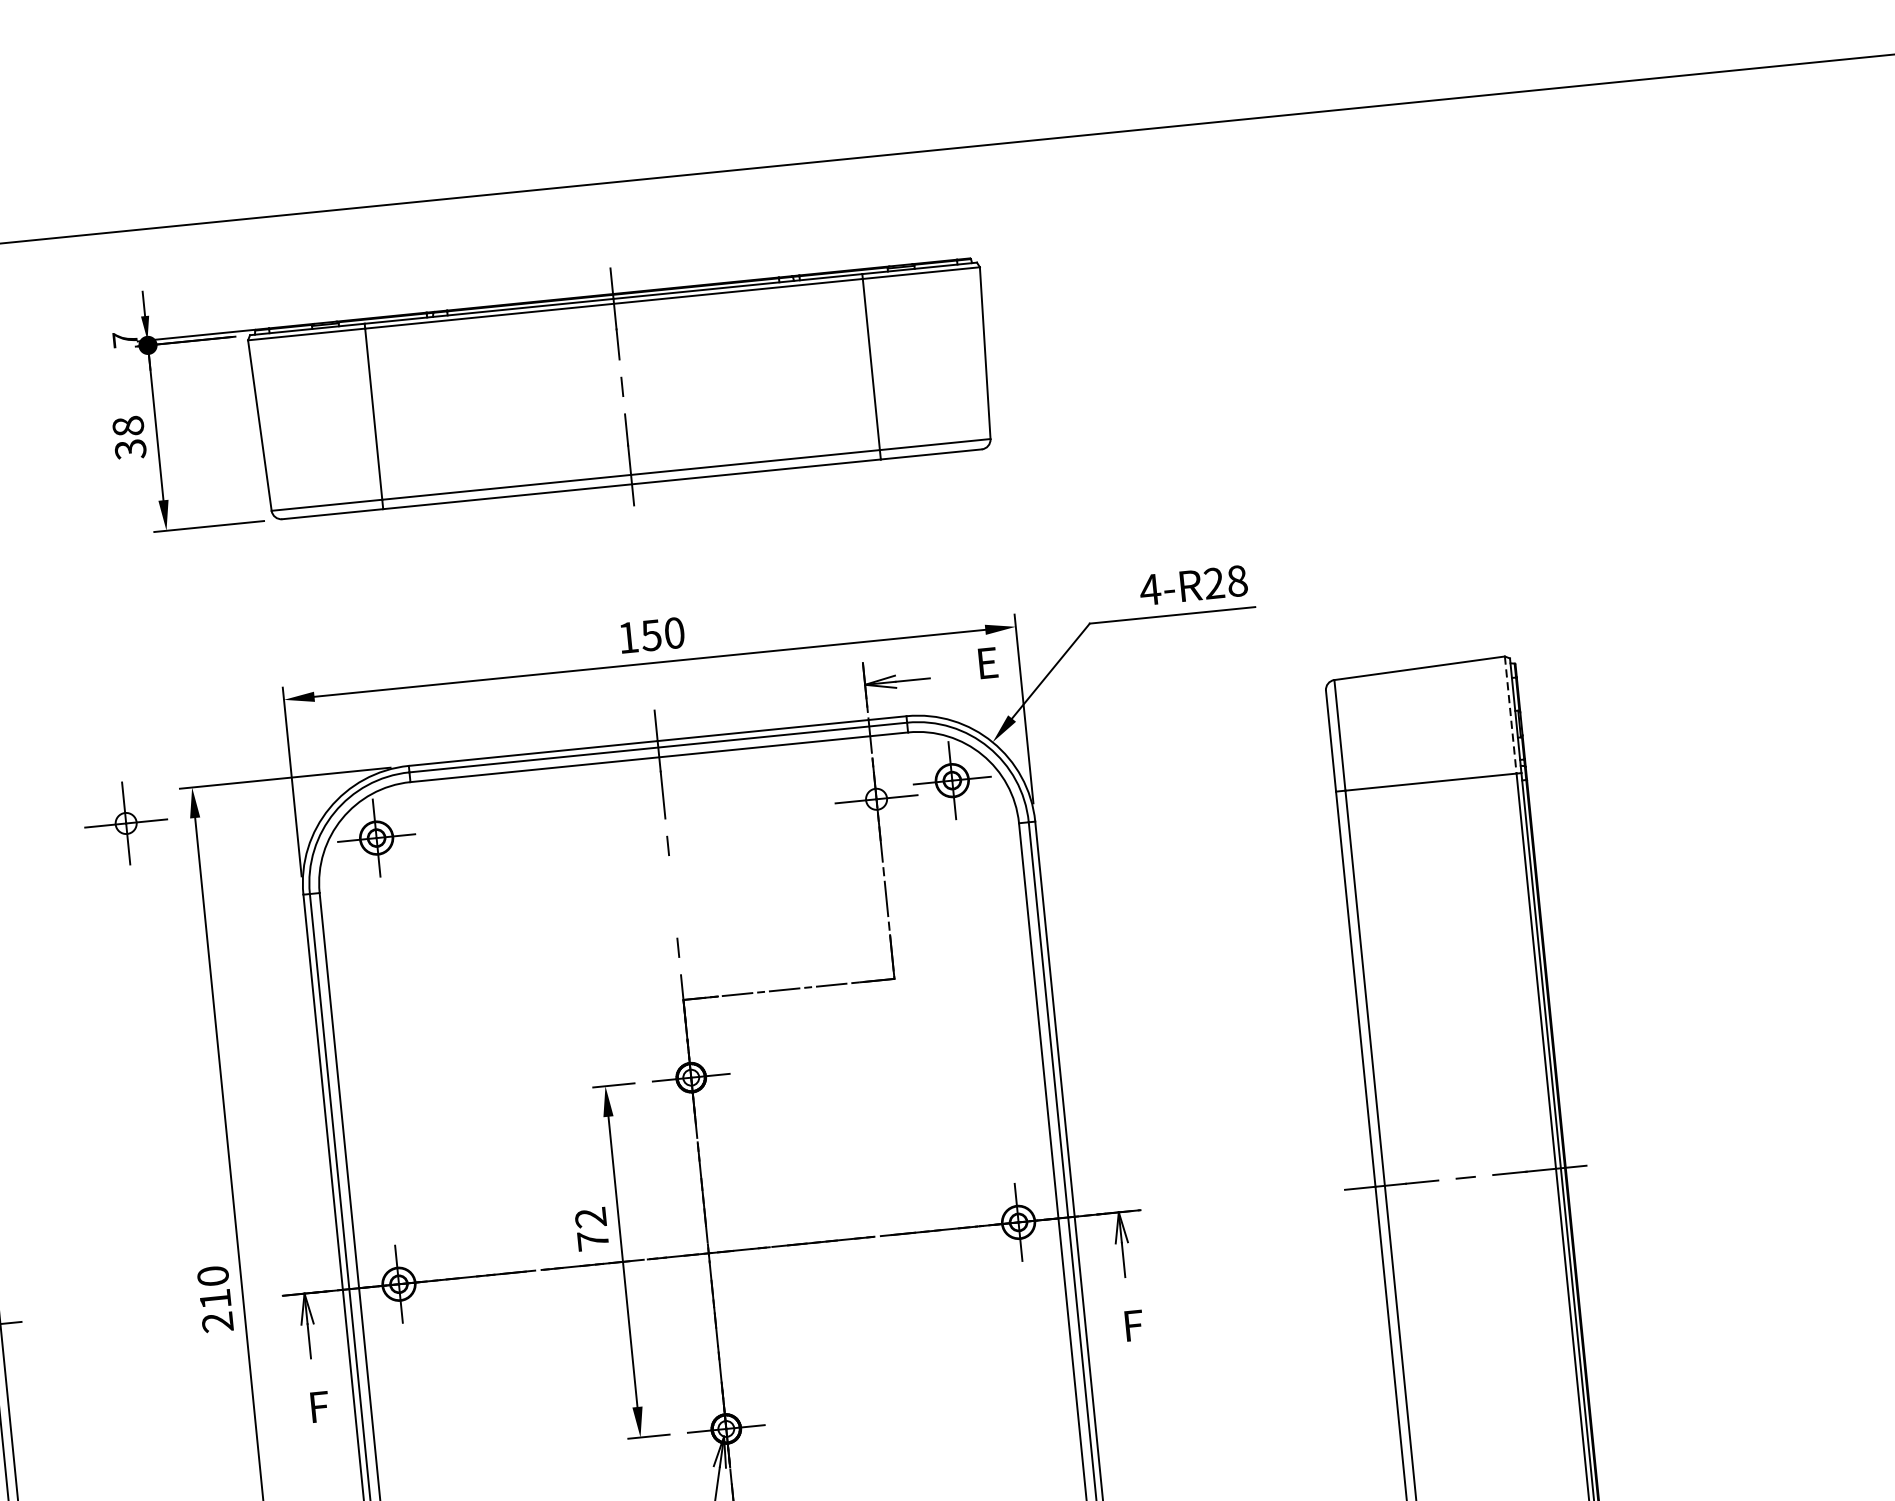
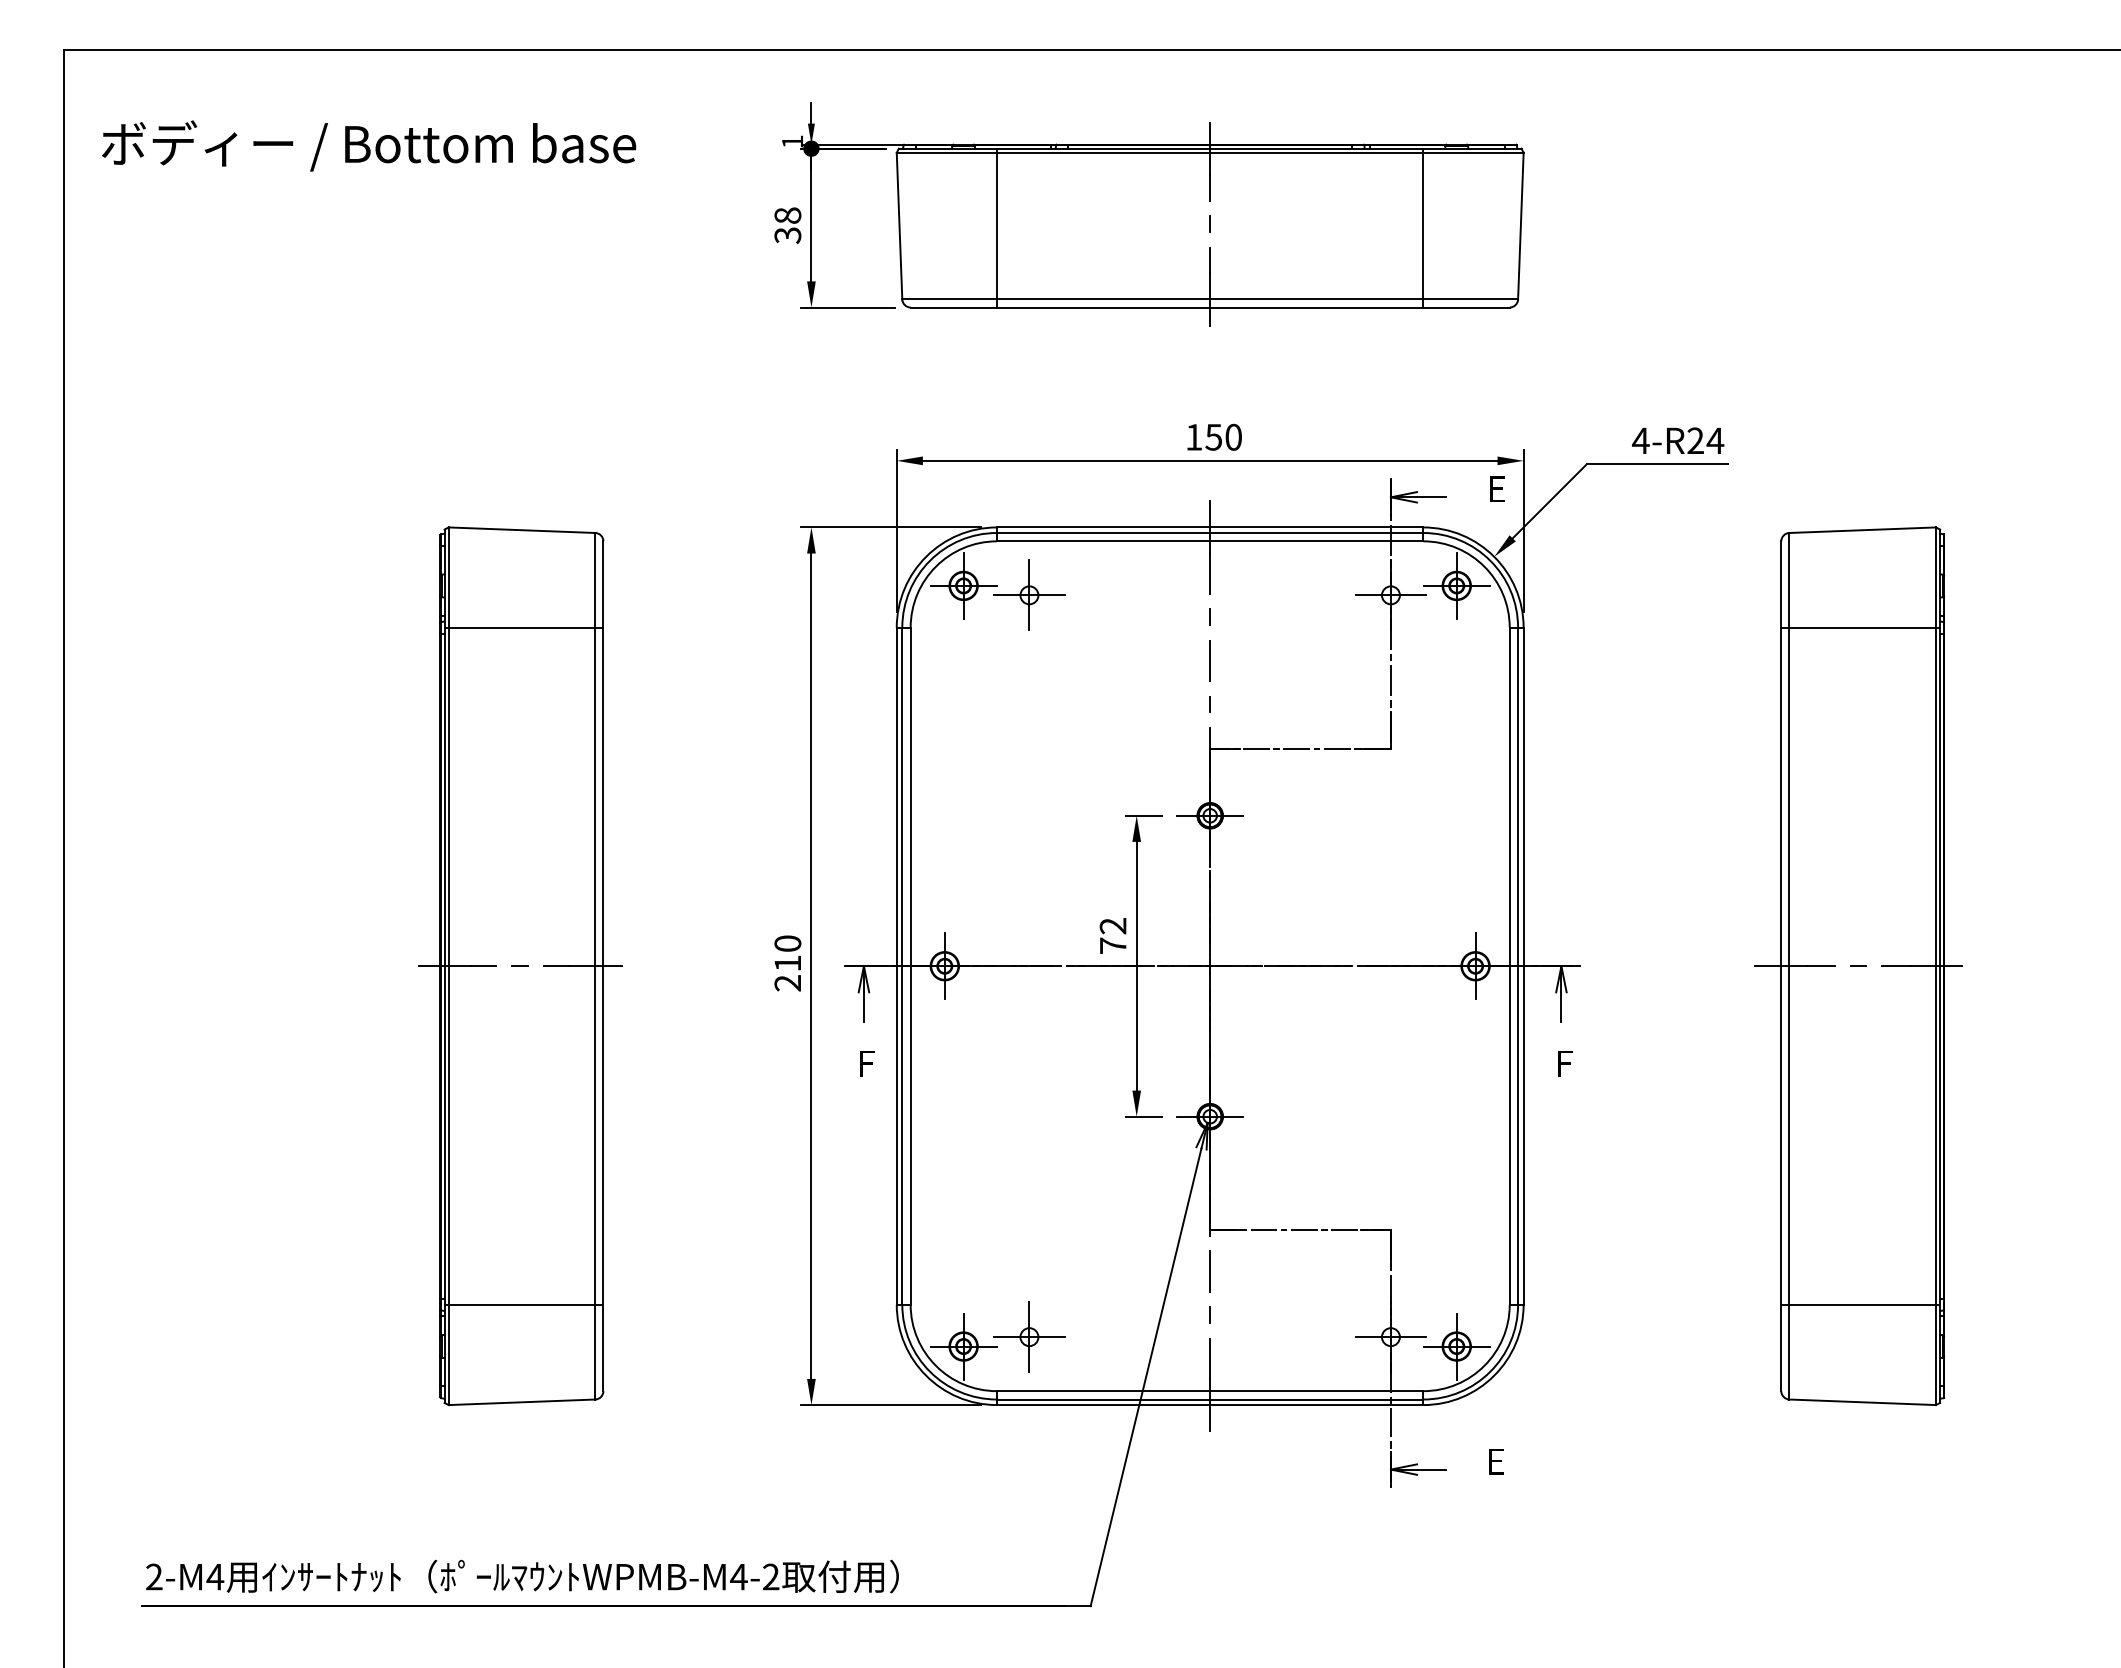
text: (125, 339) -> (792, 141), 7 -> 1
text: (1237, 580) -> (1715, 440), 4-R28 -> 4-R24
line: (1510, 716) -> (1935, 578), dashed -> solid
part: (126, 822) -> (1029, 594), moved
line: (673, 896) -> (1210, 660), added

